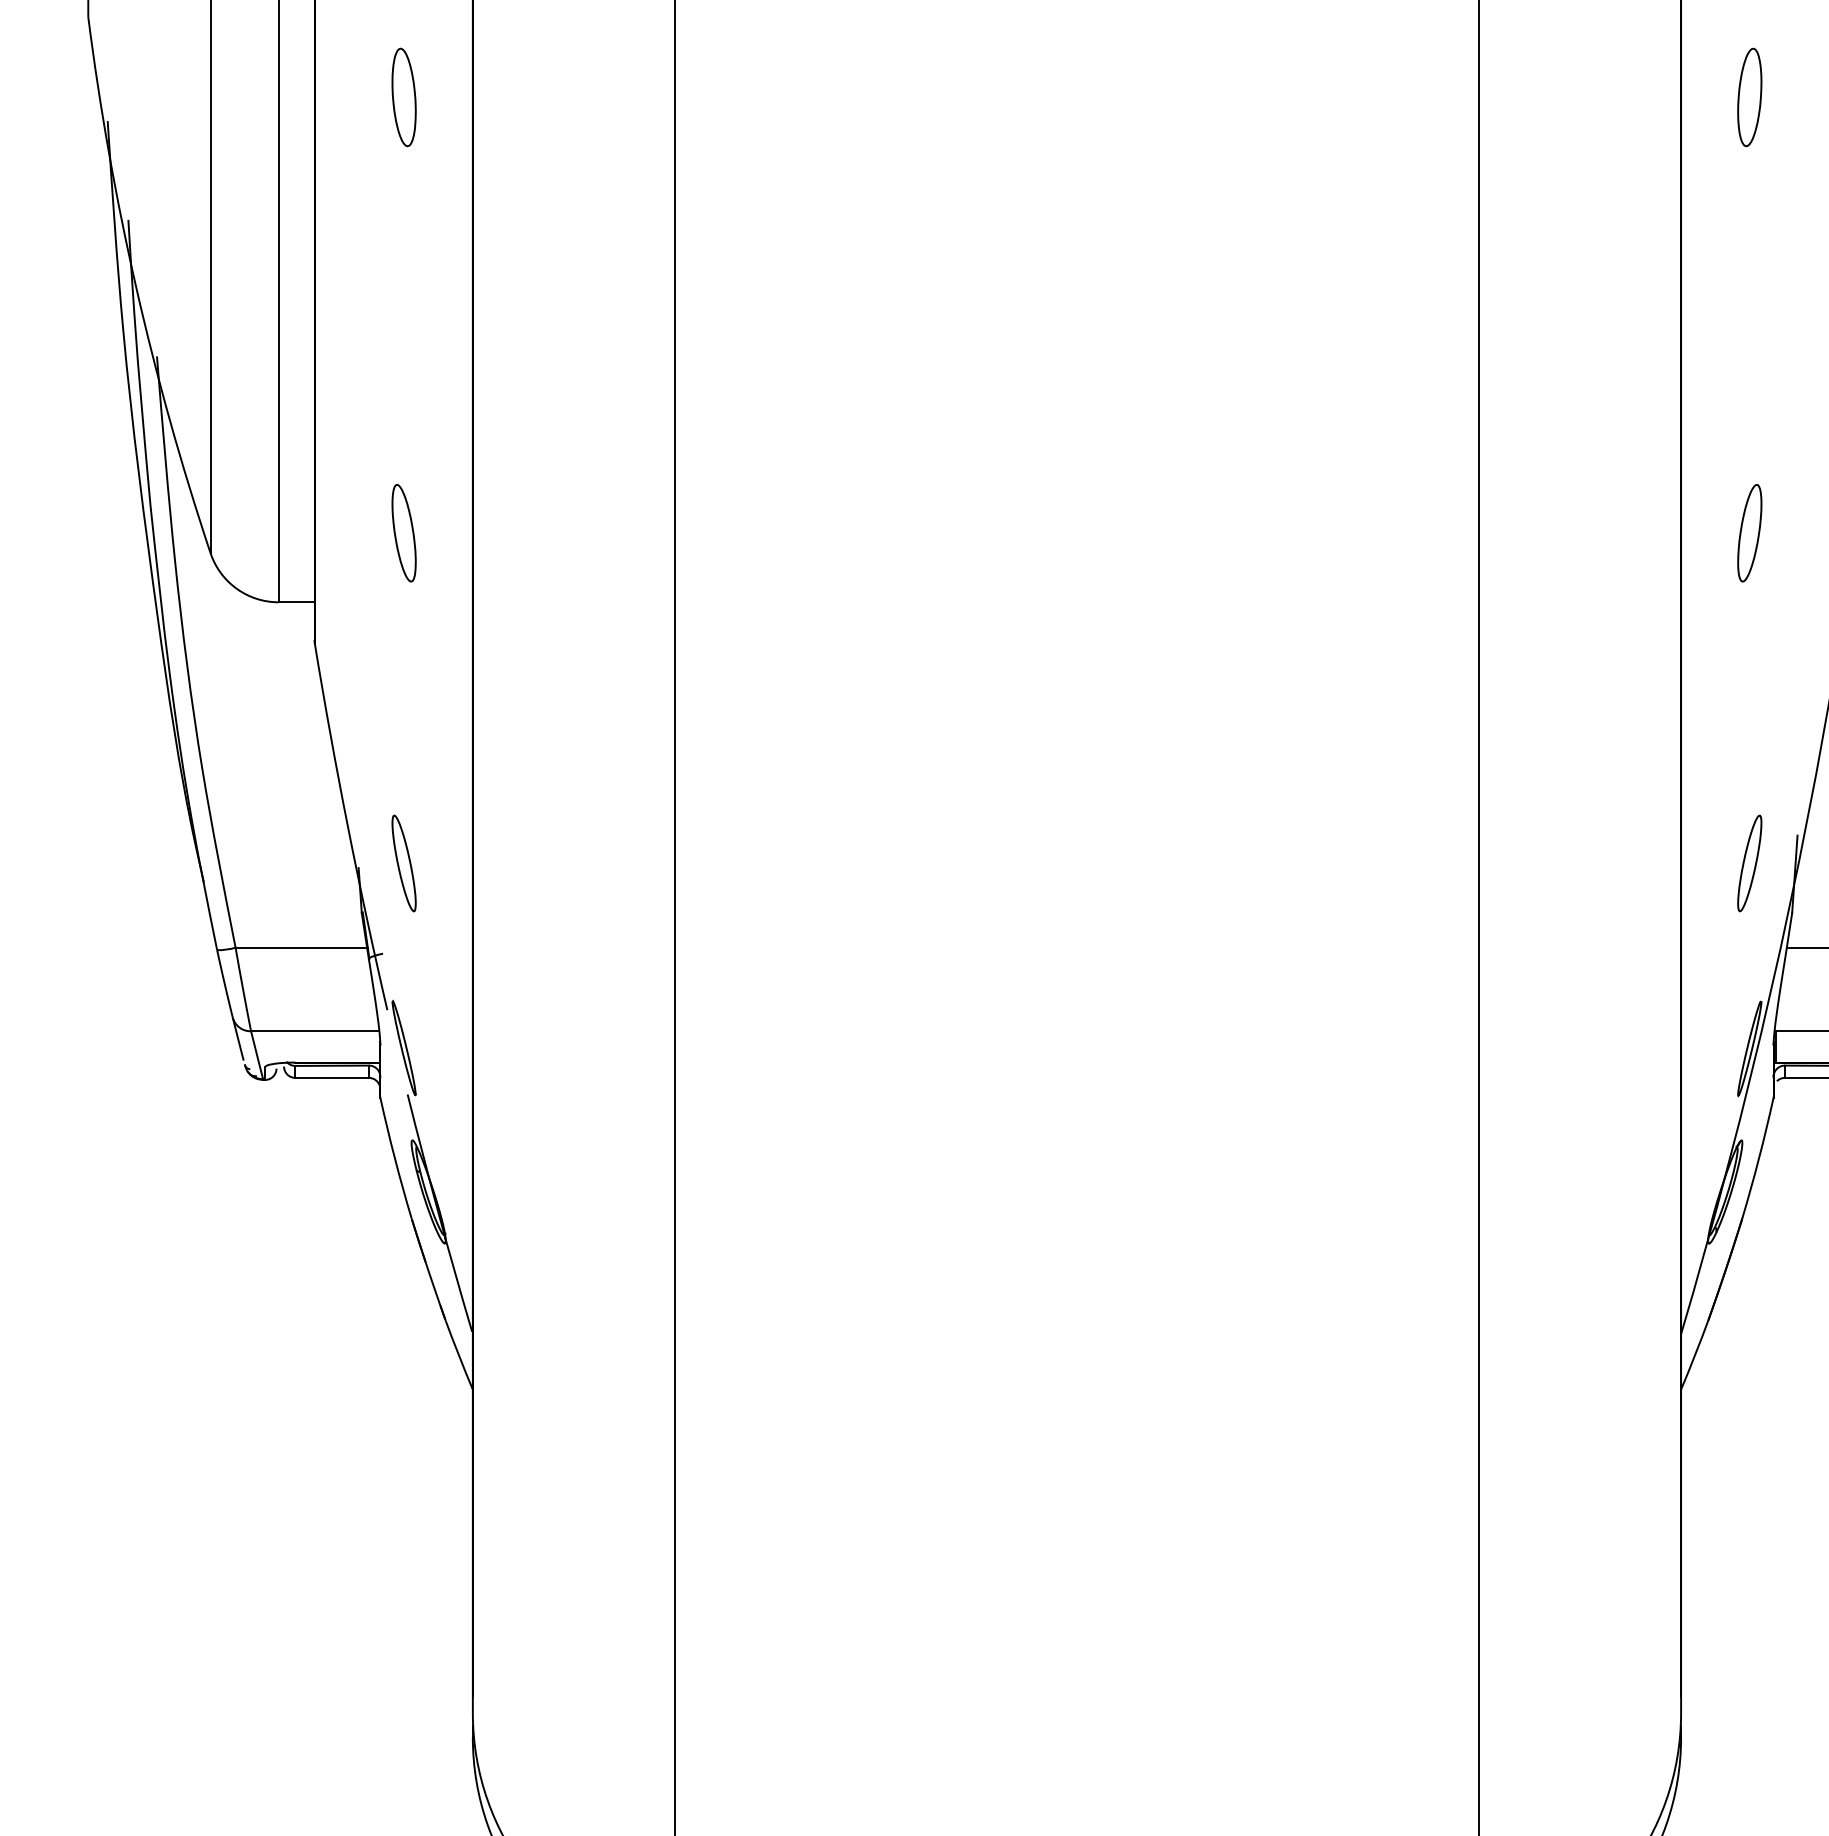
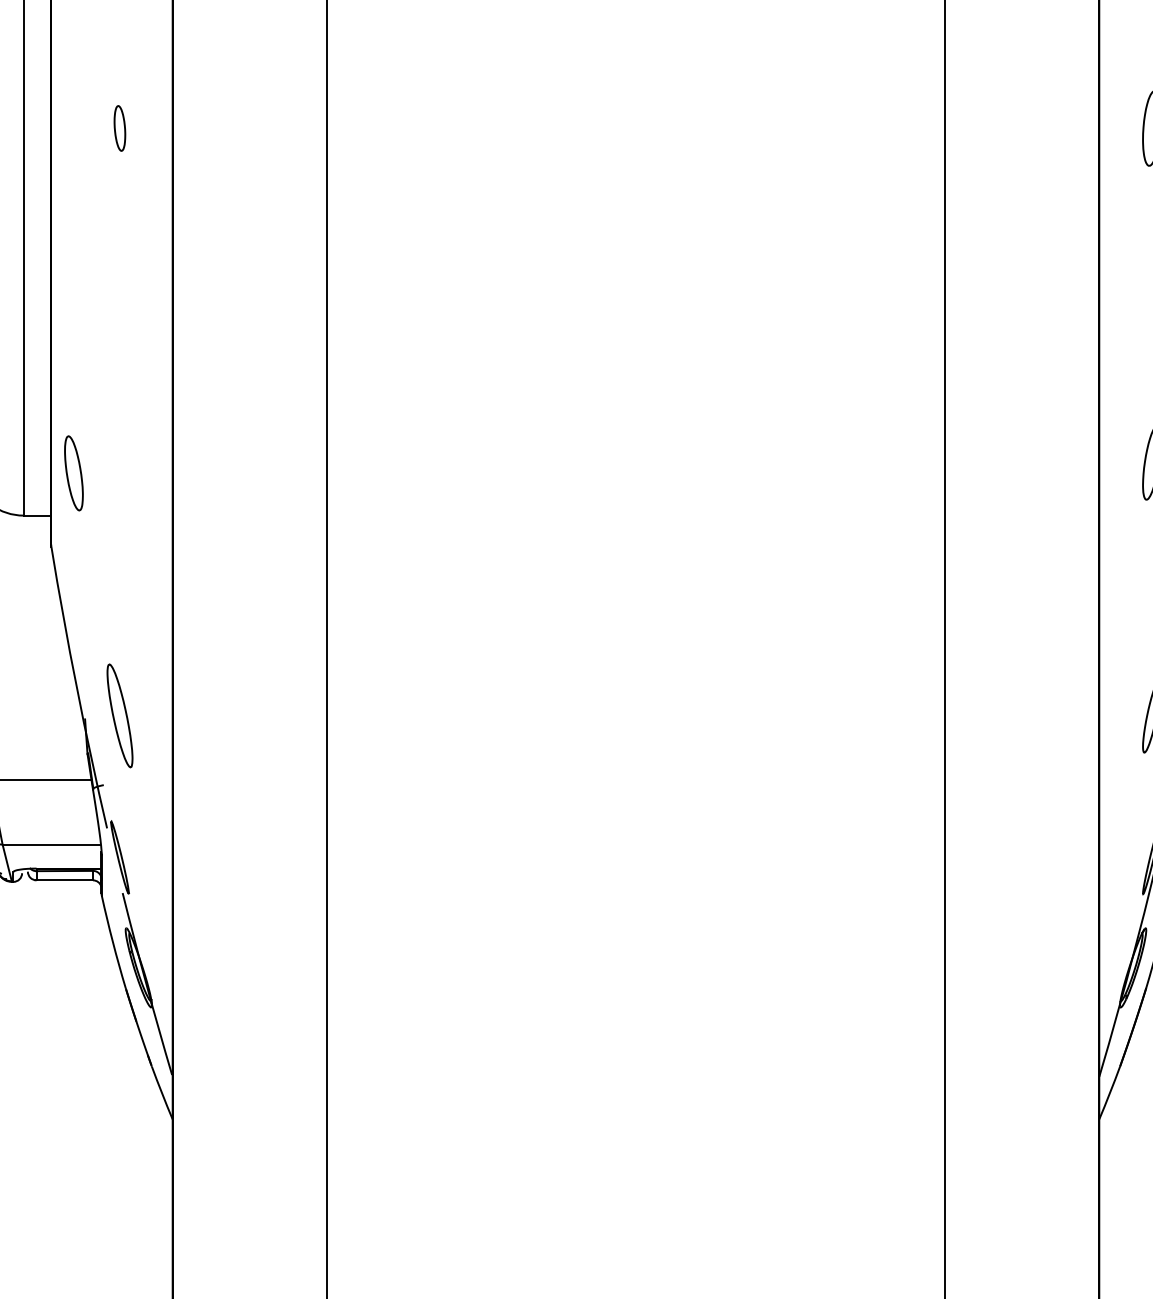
part: (403, 97) -> (119, 128), size x0.6
part: (403, 533) -> (73, 473), moved
part: (403, 863) -> (119, 715), size x1.4

